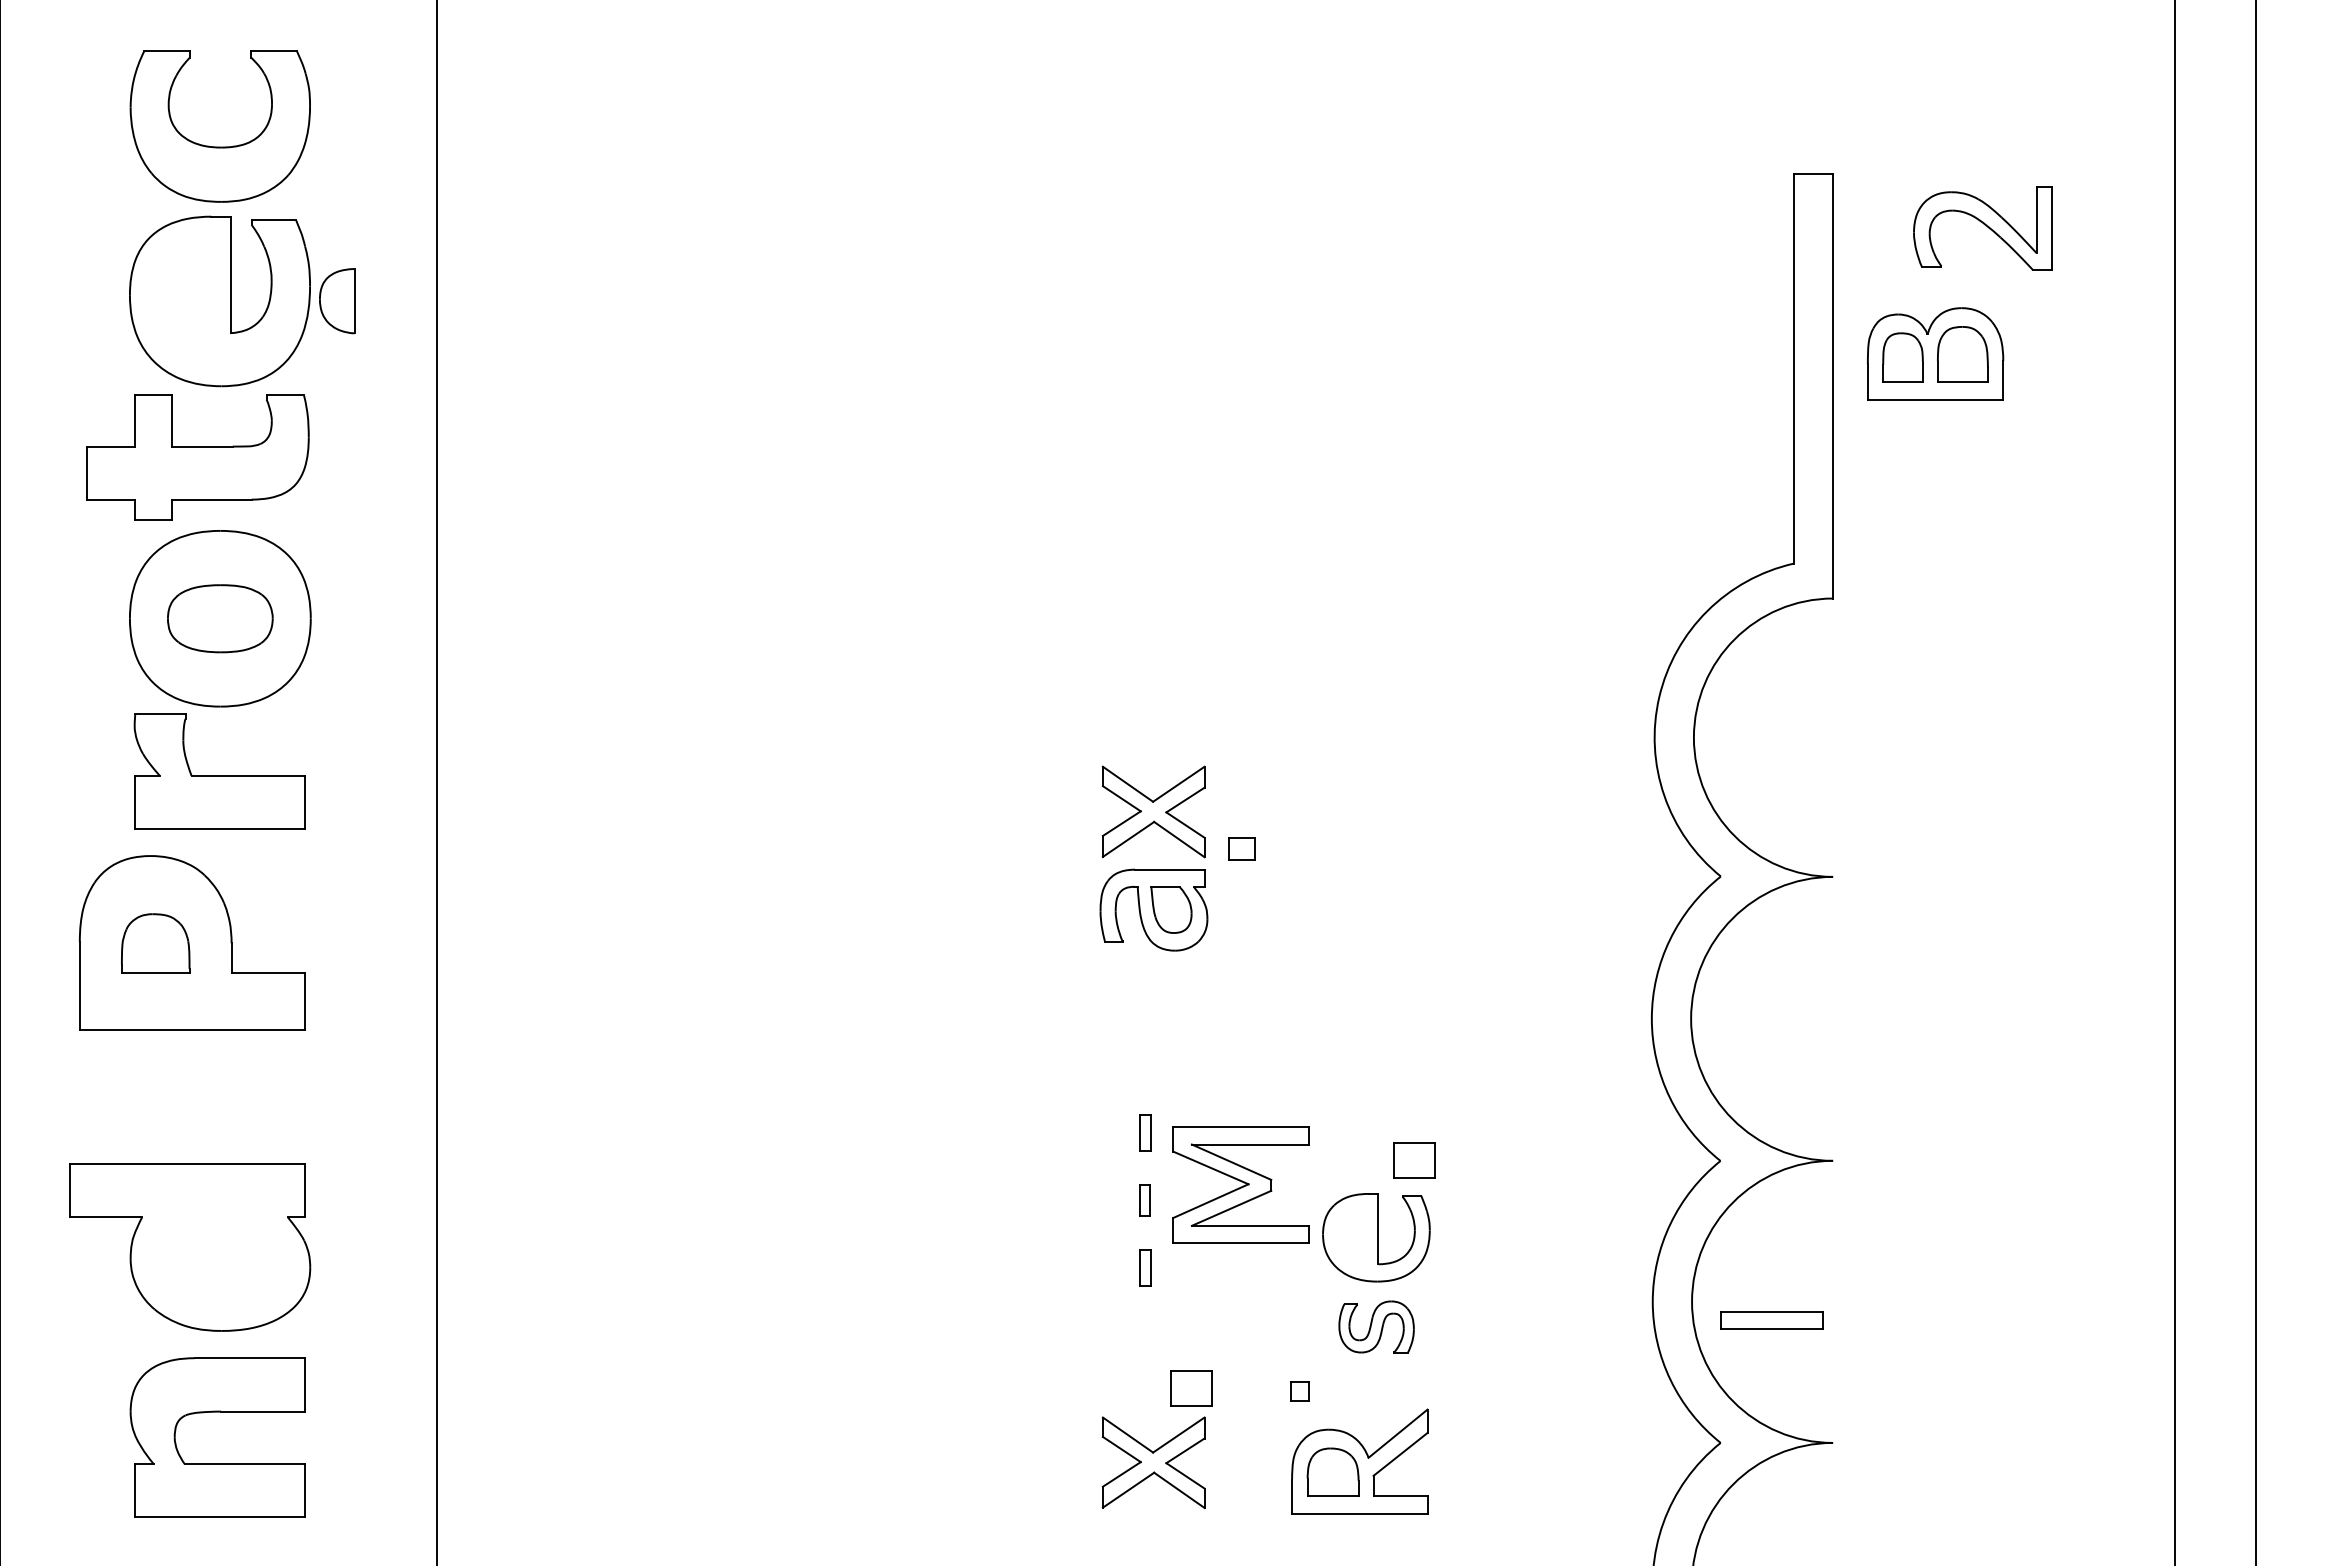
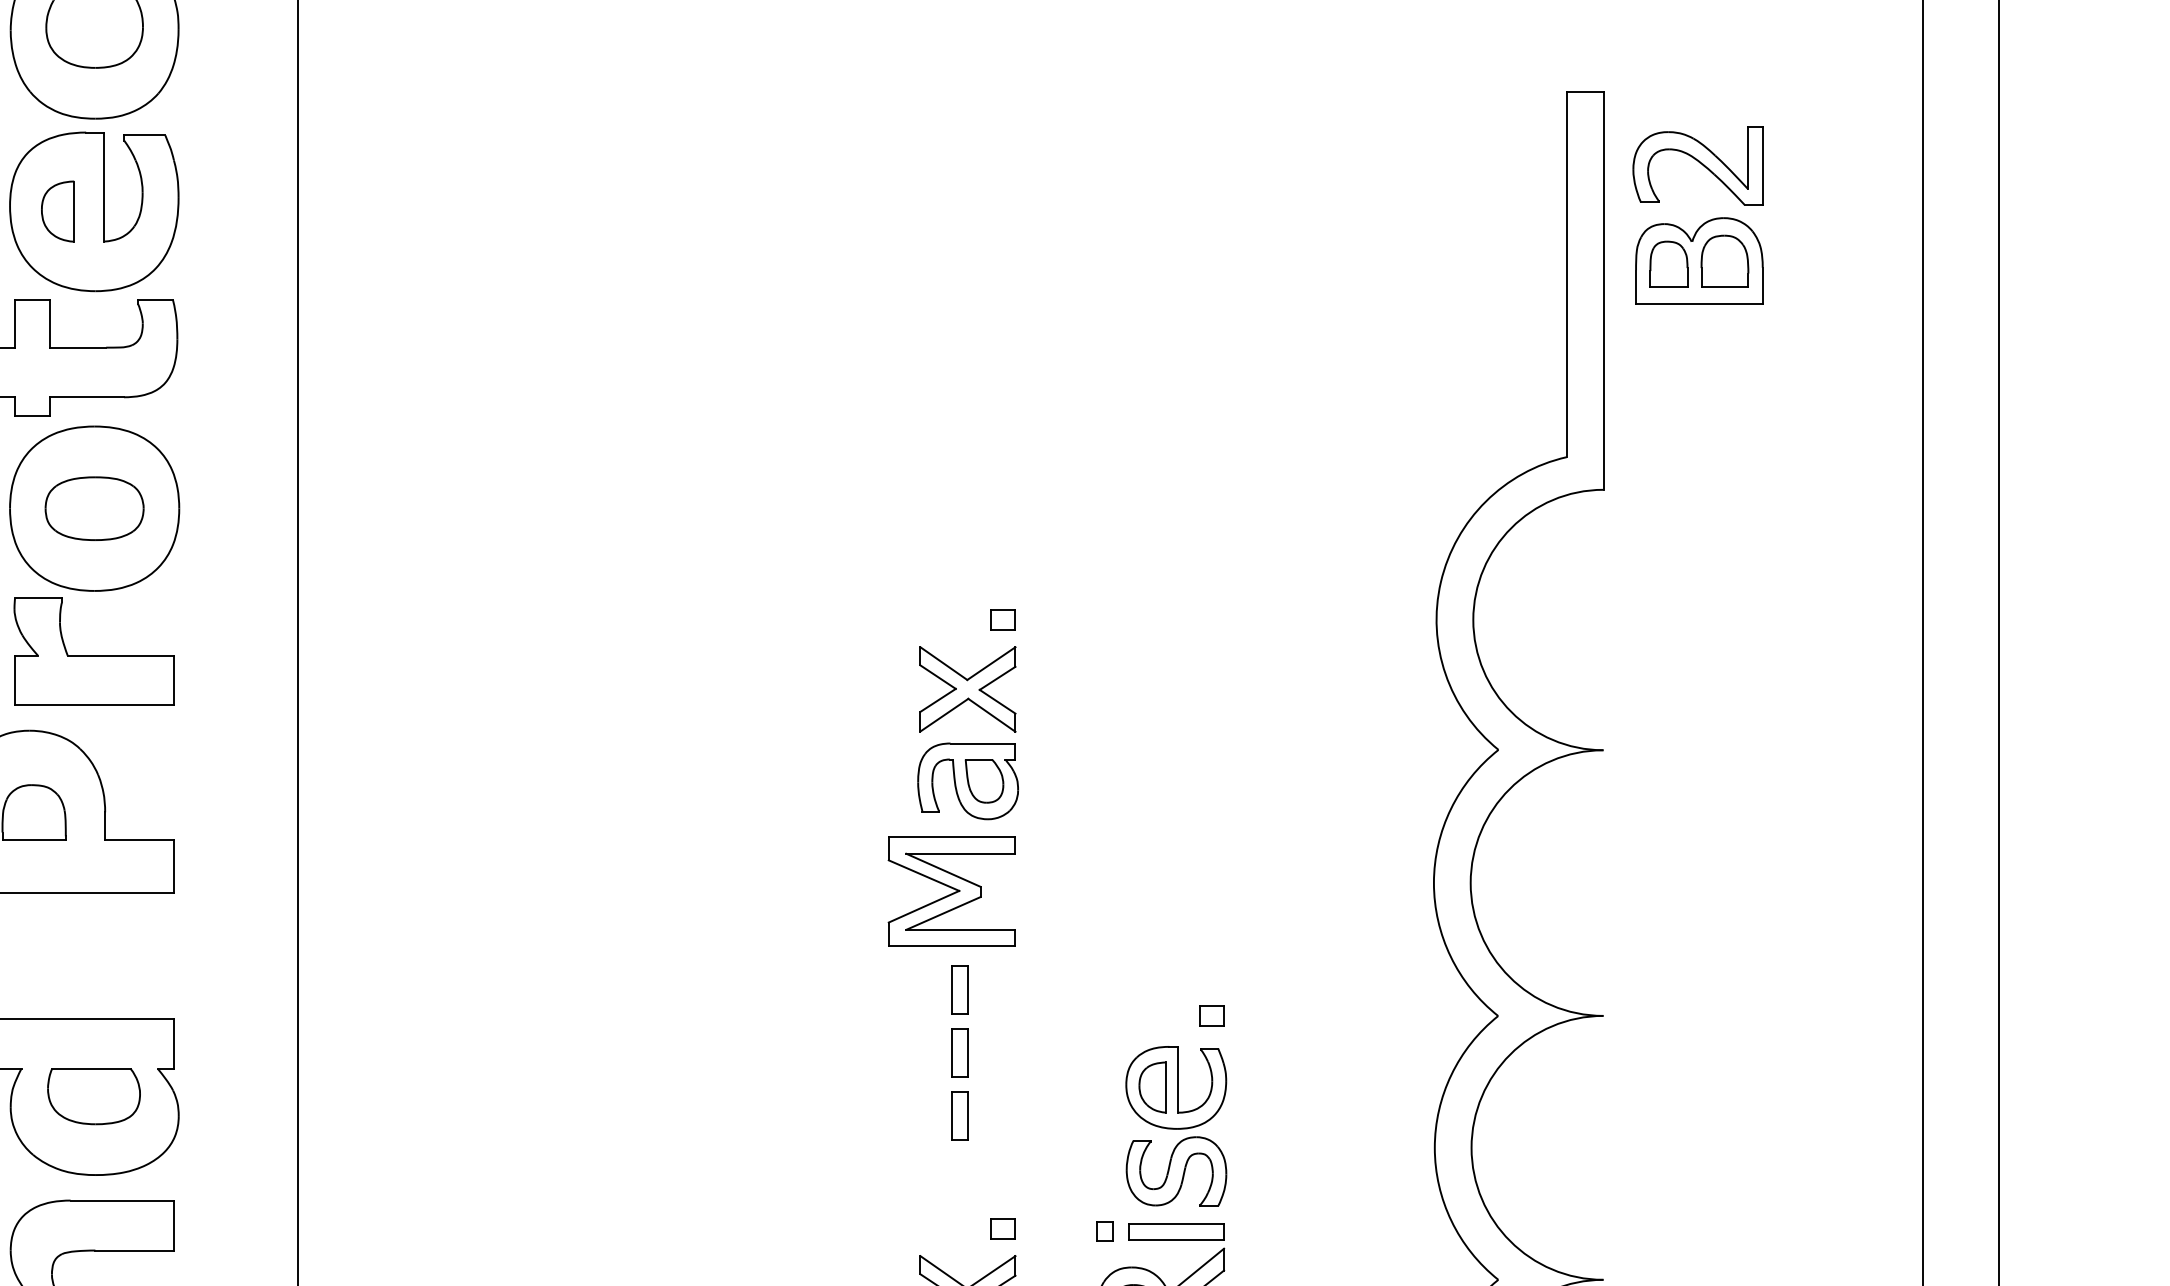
part: (1982, 228) -> (1697, 166), moved
part: (337, 301) -> (58, 211), moved
part: (1241, 848) -> (1003, 619), moved
part: (1145, 1132) -> (960, 989), size x1.43
part: (1414, 1160) -> (1211, 1015), size x0.62
part: (1240, 1184) -> (951, 891), moved
part: (1145, 1200) -> (960, 1053), size x1.67
part: (1350, 1237) -> (1152, 1087), added
part: (219, 1246) -> (93, 1096), added
part: (1145, 1268) -> (960, 1116), size x1.43
part: (1771, 1320) -> (1176, 1231), moved
part: (1376, 1326) -> (1176, 1170), size x1.43
part: (1191, 1388) -> (1003, 1228), size x0.62

